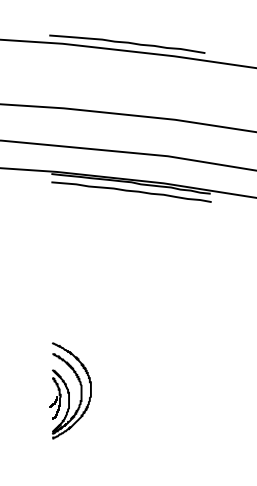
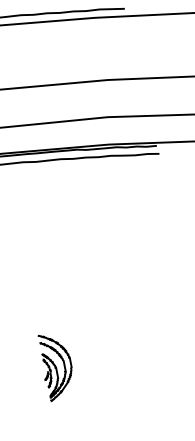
part: (70, 390) -> (56, 365), size x0.7

